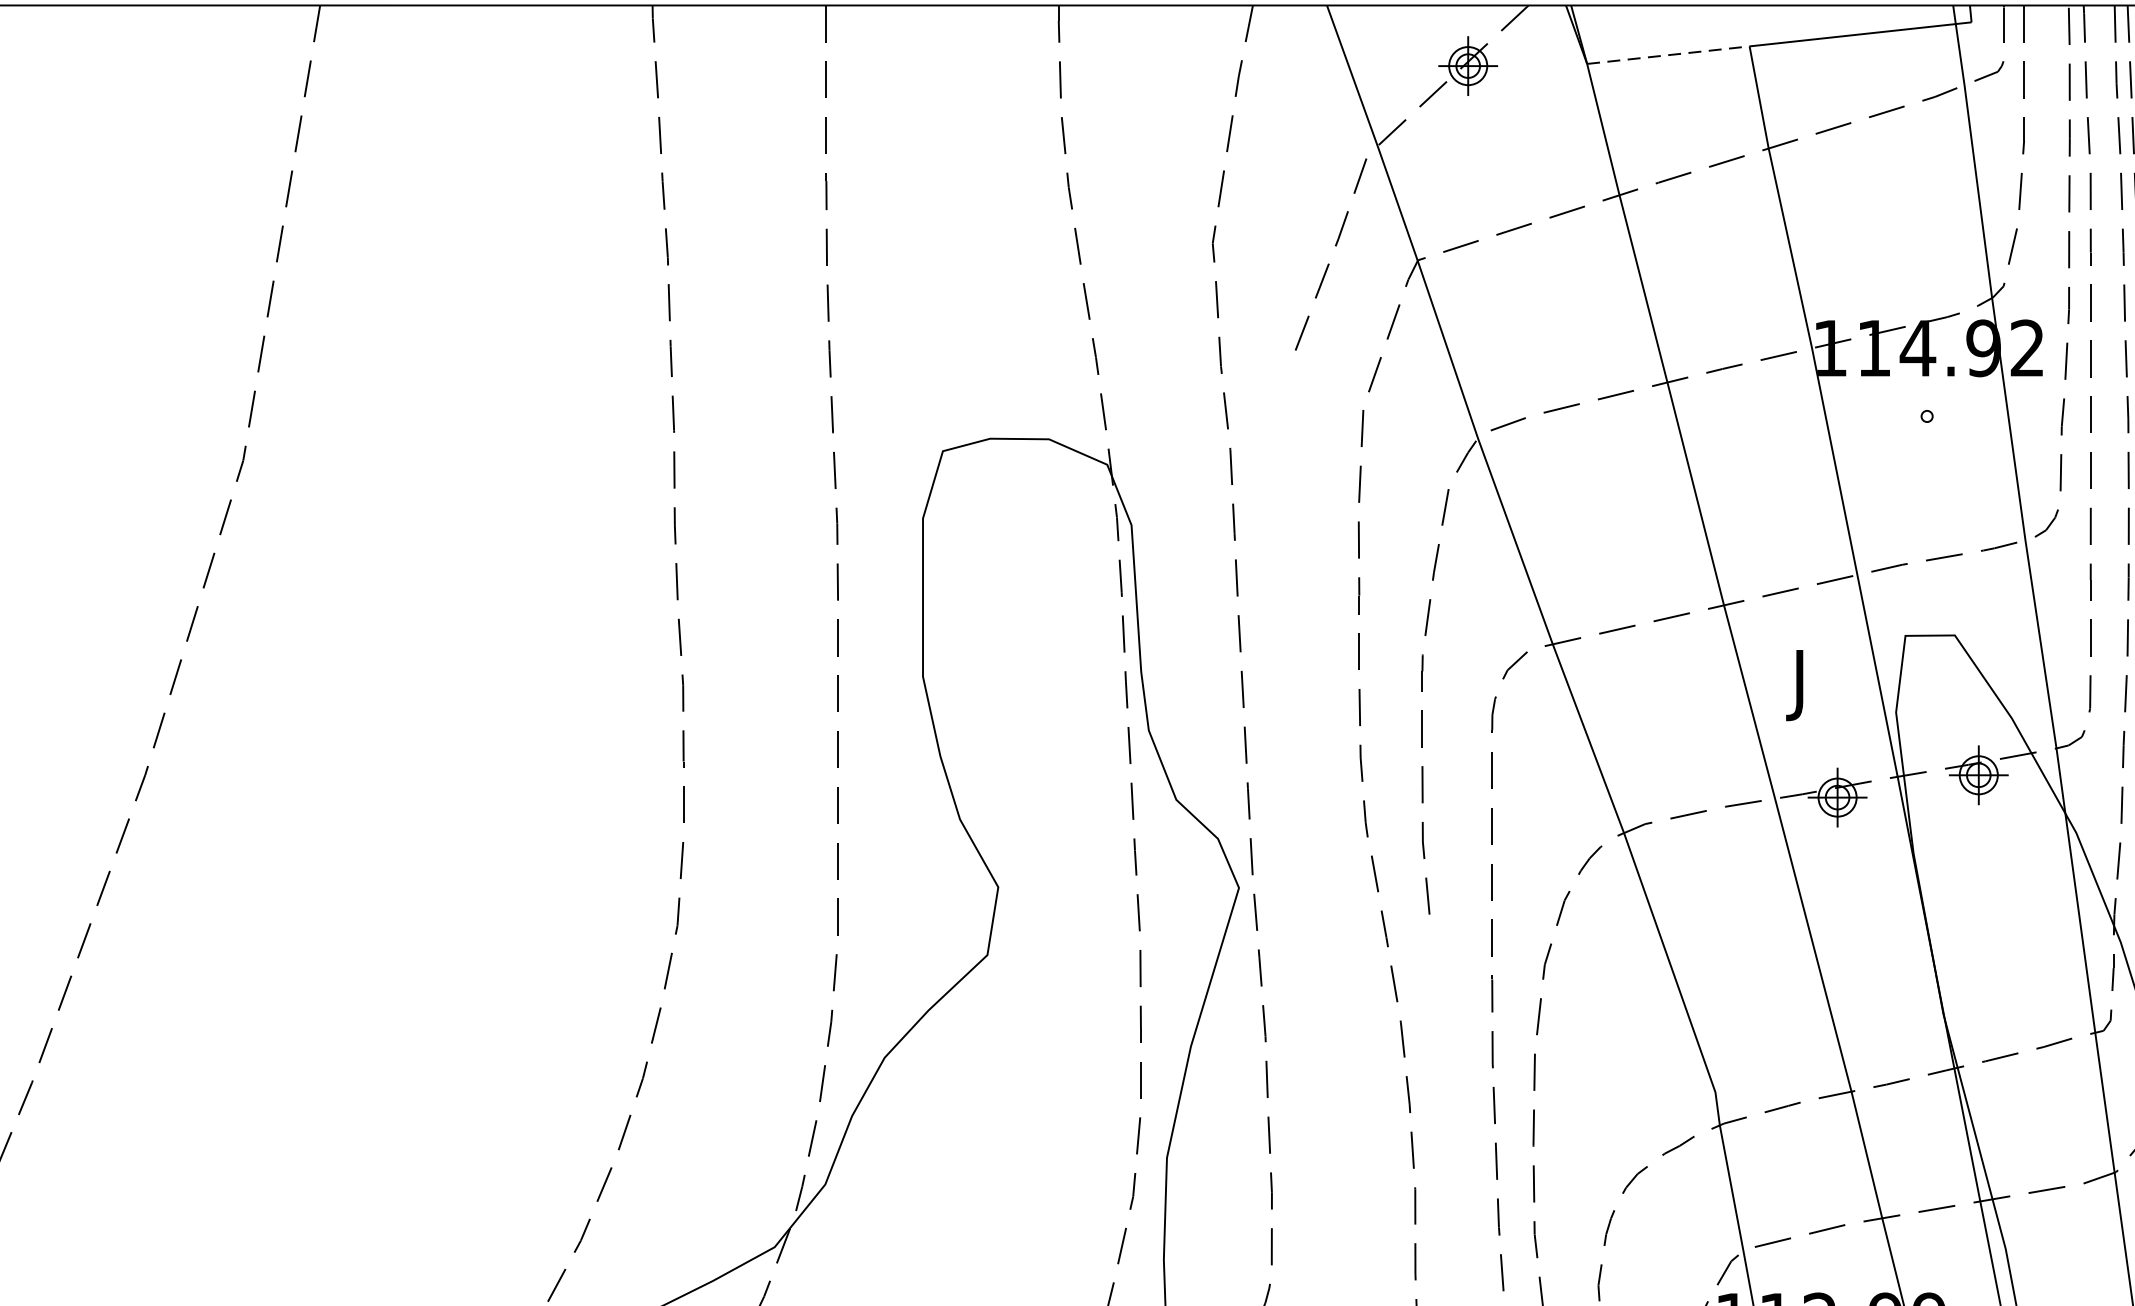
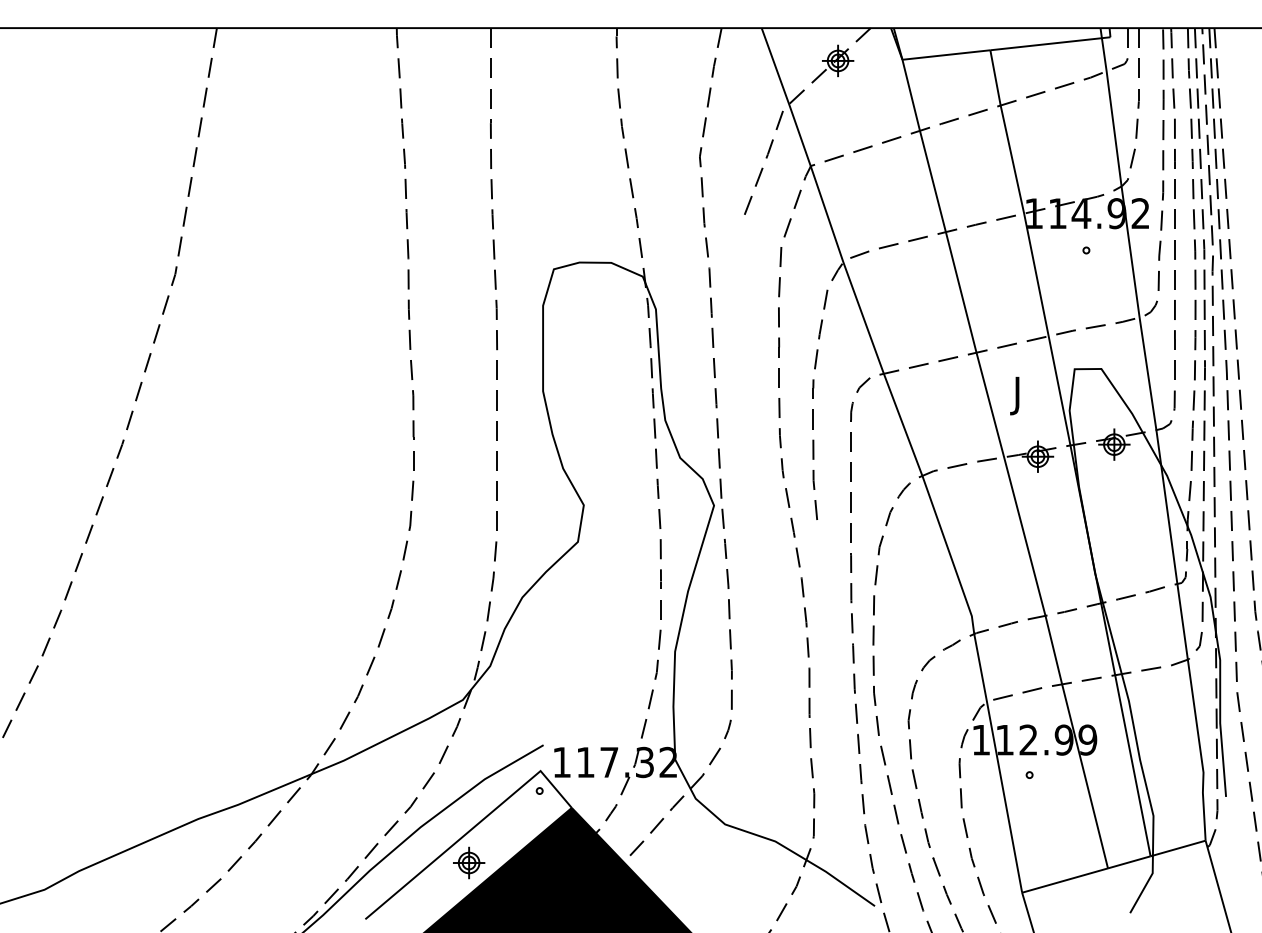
line: (1668, 54) -> (946, 54), dashed -> solid

